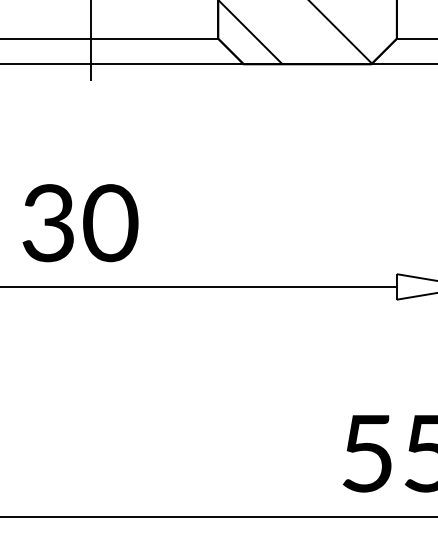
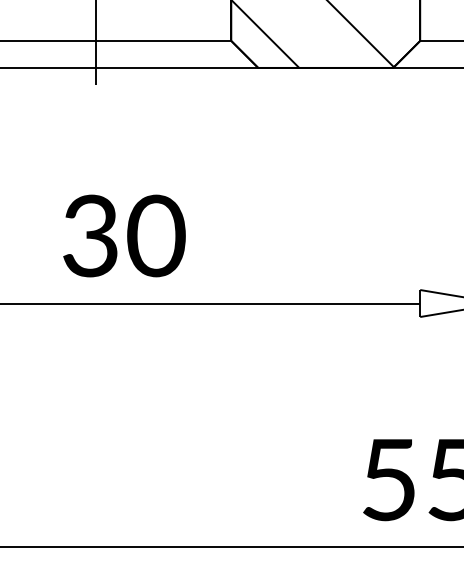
text: (80, 222) -> (124, 235), moved

